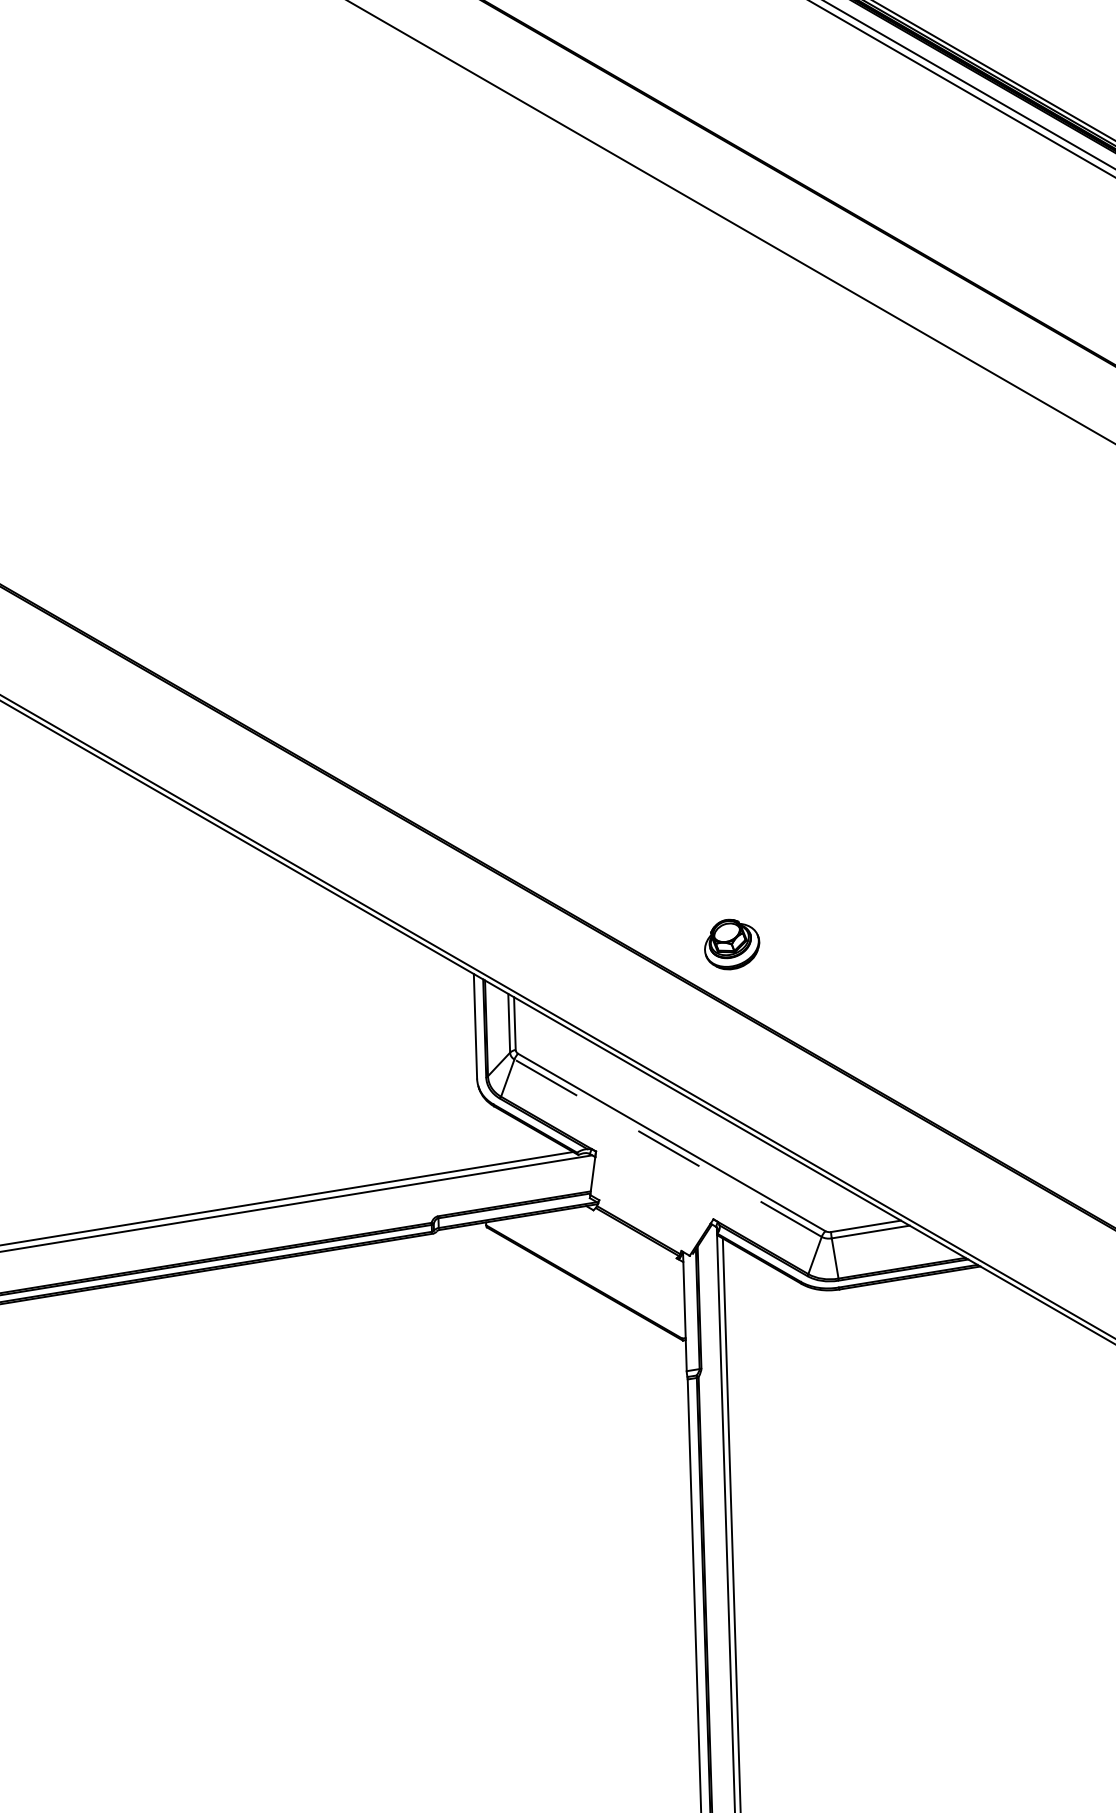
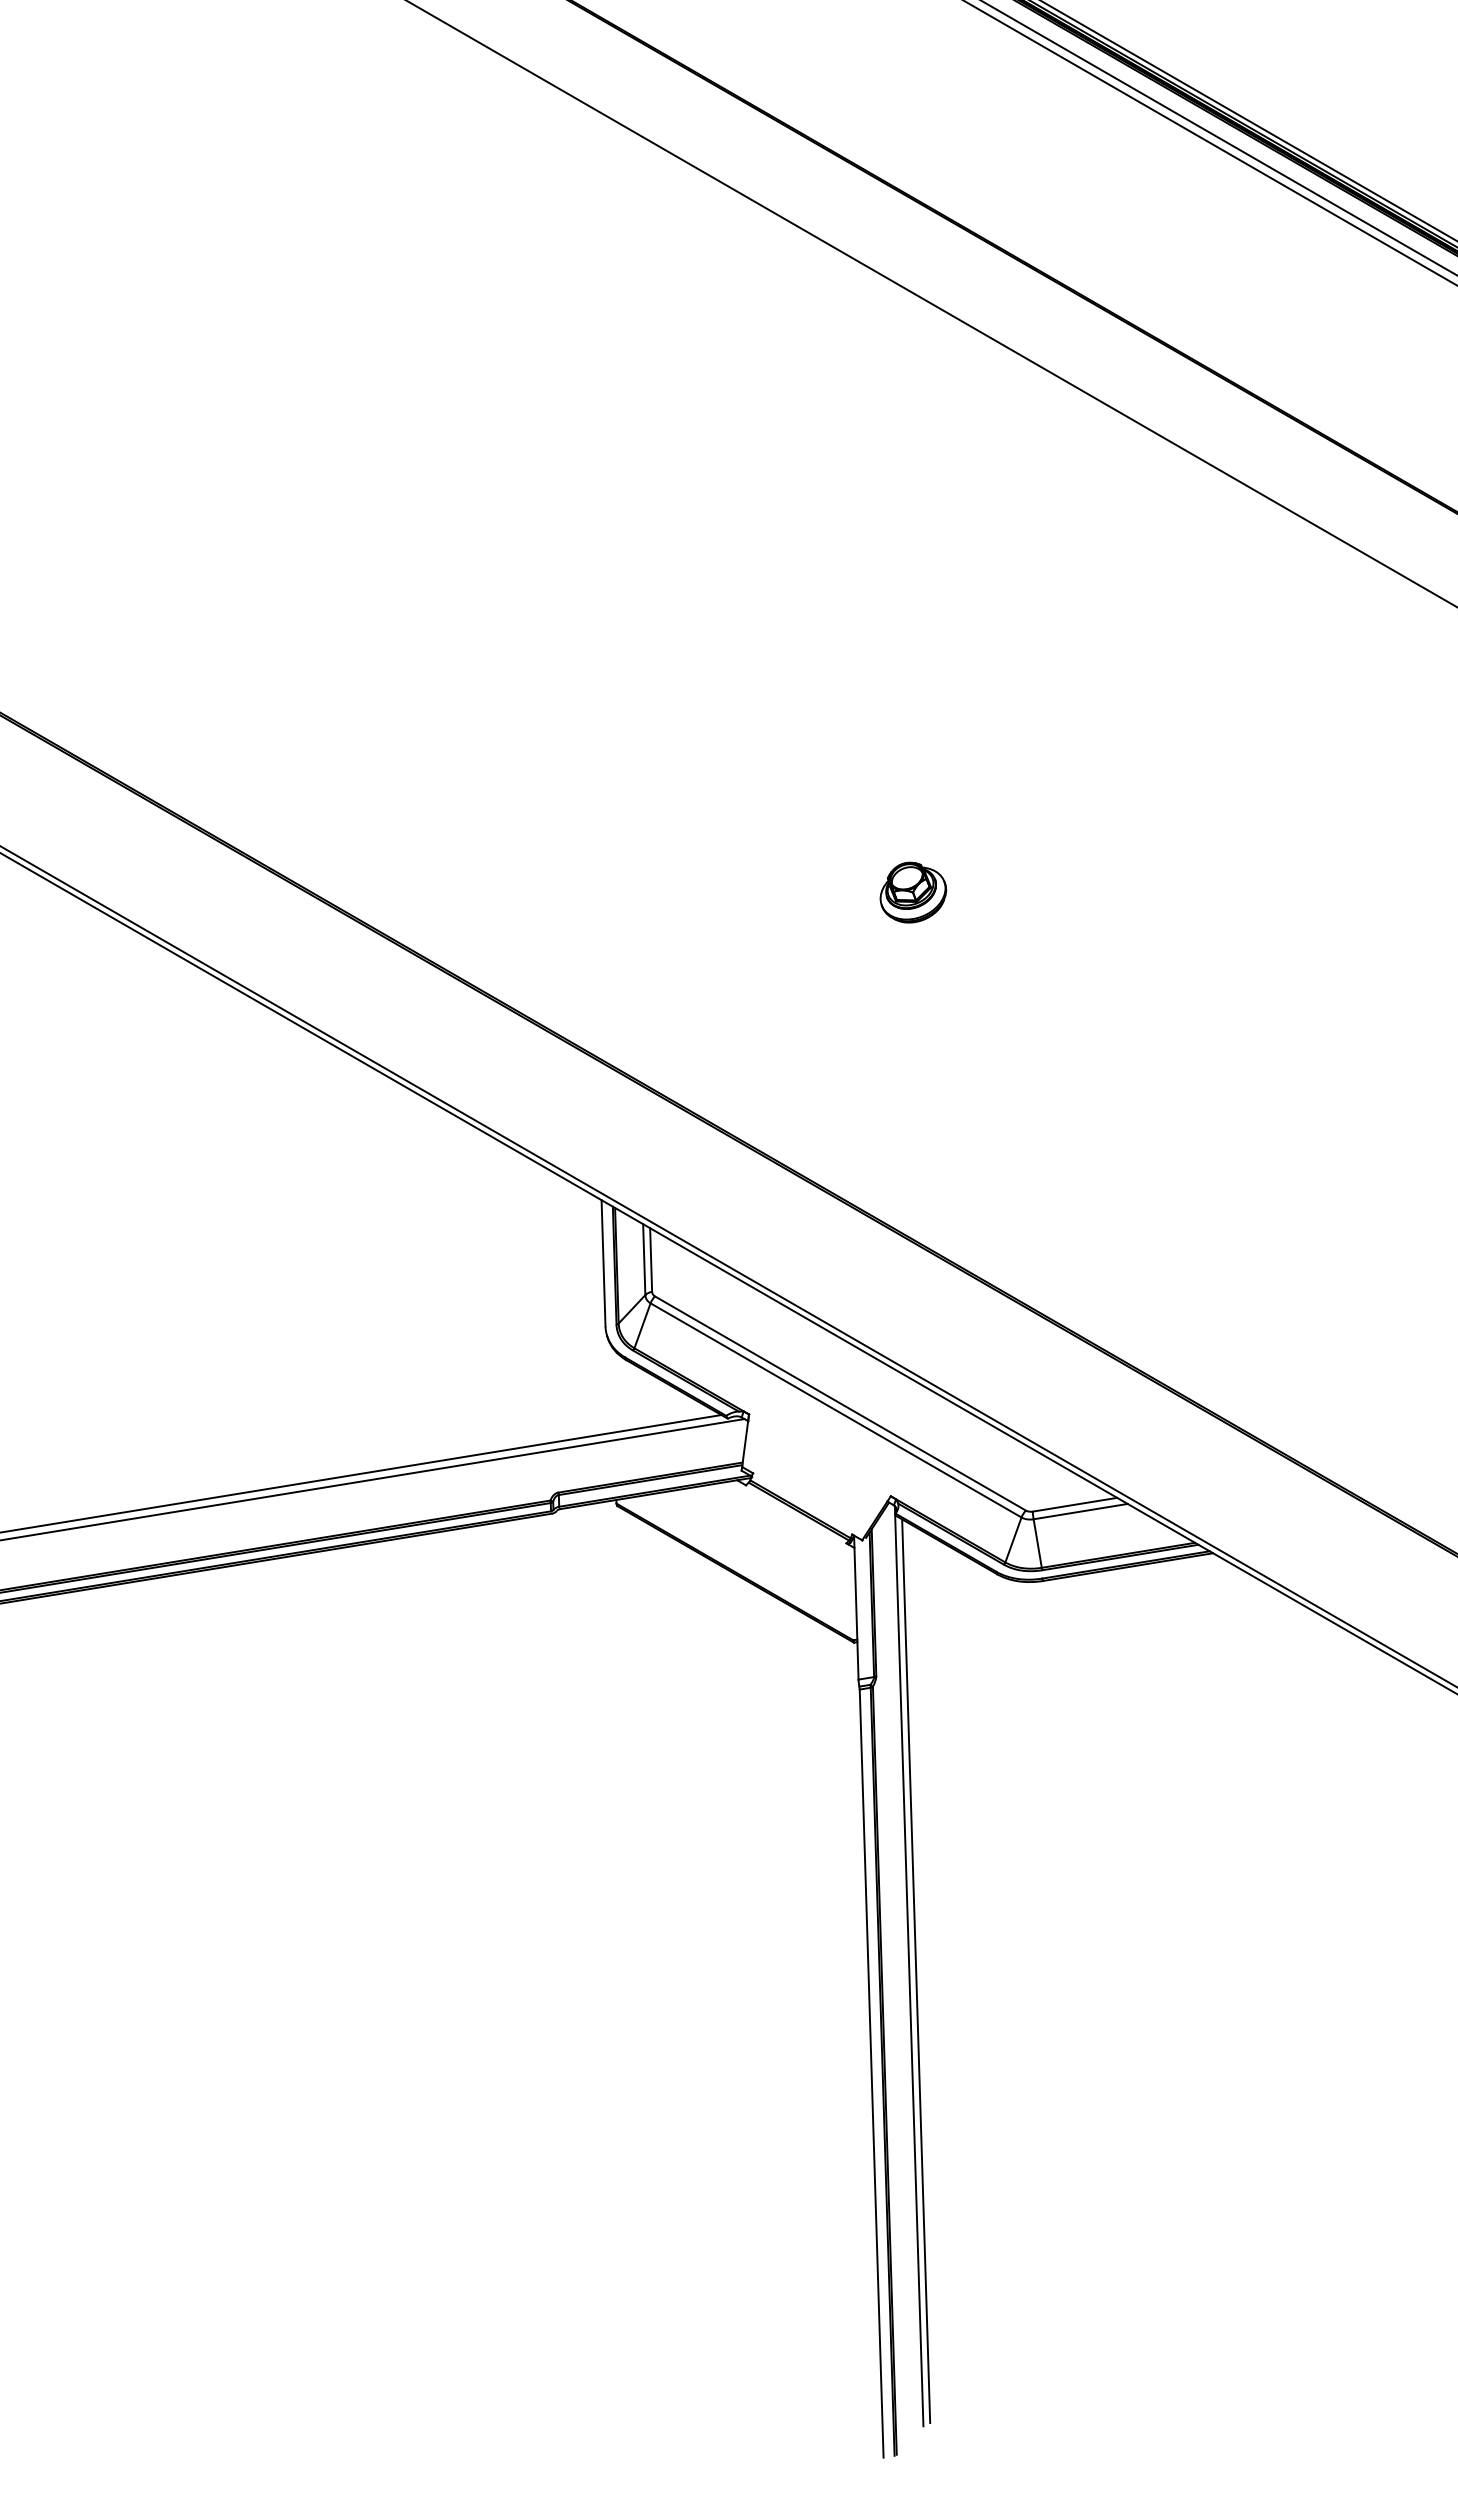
part: (732, 944) -> (913, 892), moved
line: (667, 1148) -> (835, 1410), dashed -> solid

